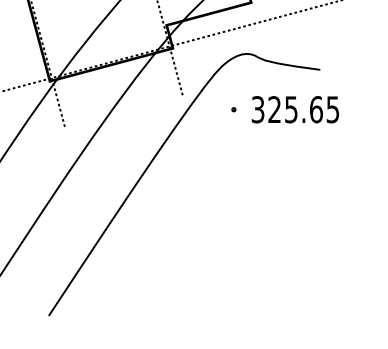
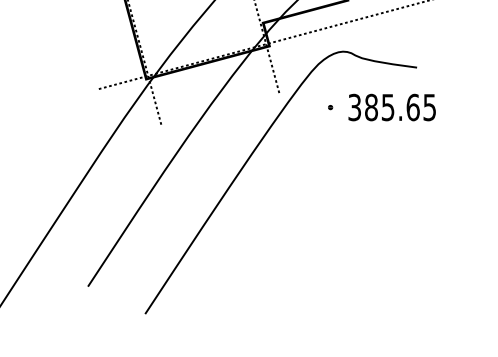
text: (274, 109) -> (371, 107), 325.65 -> 385.65

